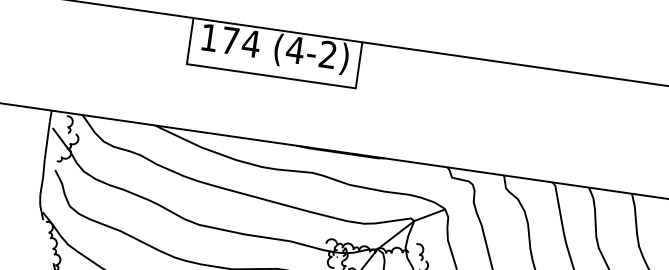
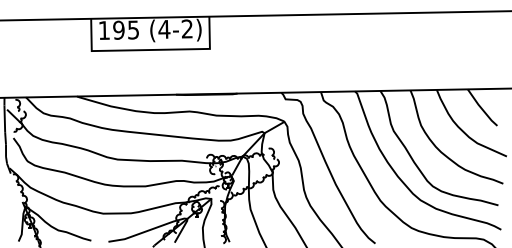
text: (241, 41) -> (126, 29), 174 -> 195

